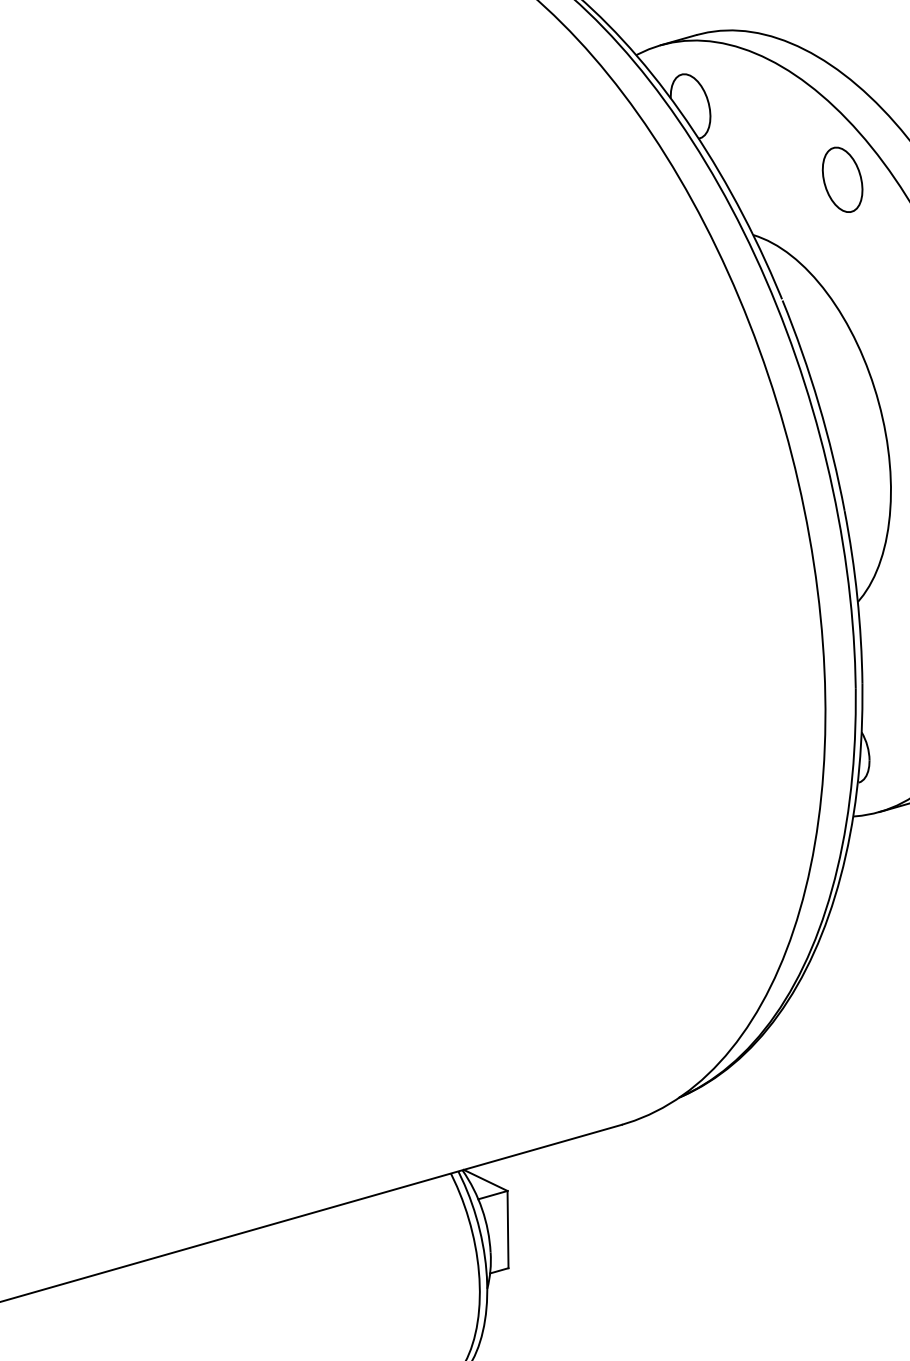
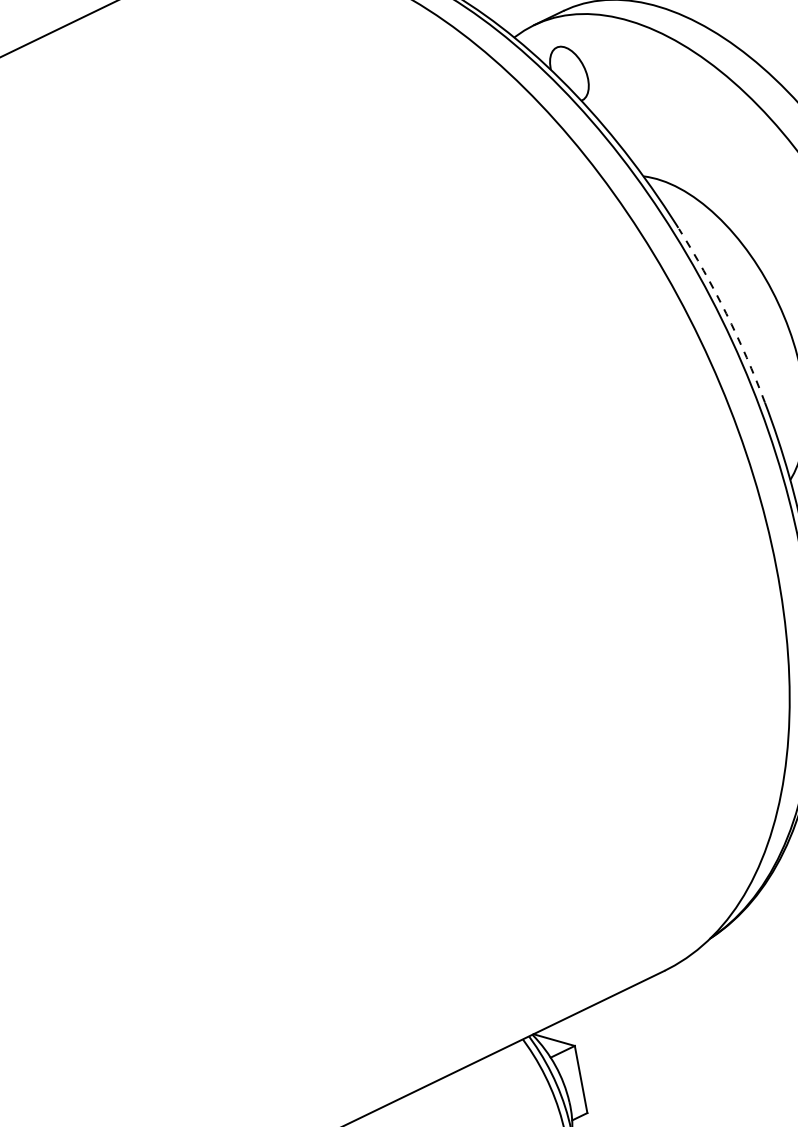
part: (842, 179) -> (712, 114), removed
arc: (818, 404) -> (726, 313), solid -> dashed

